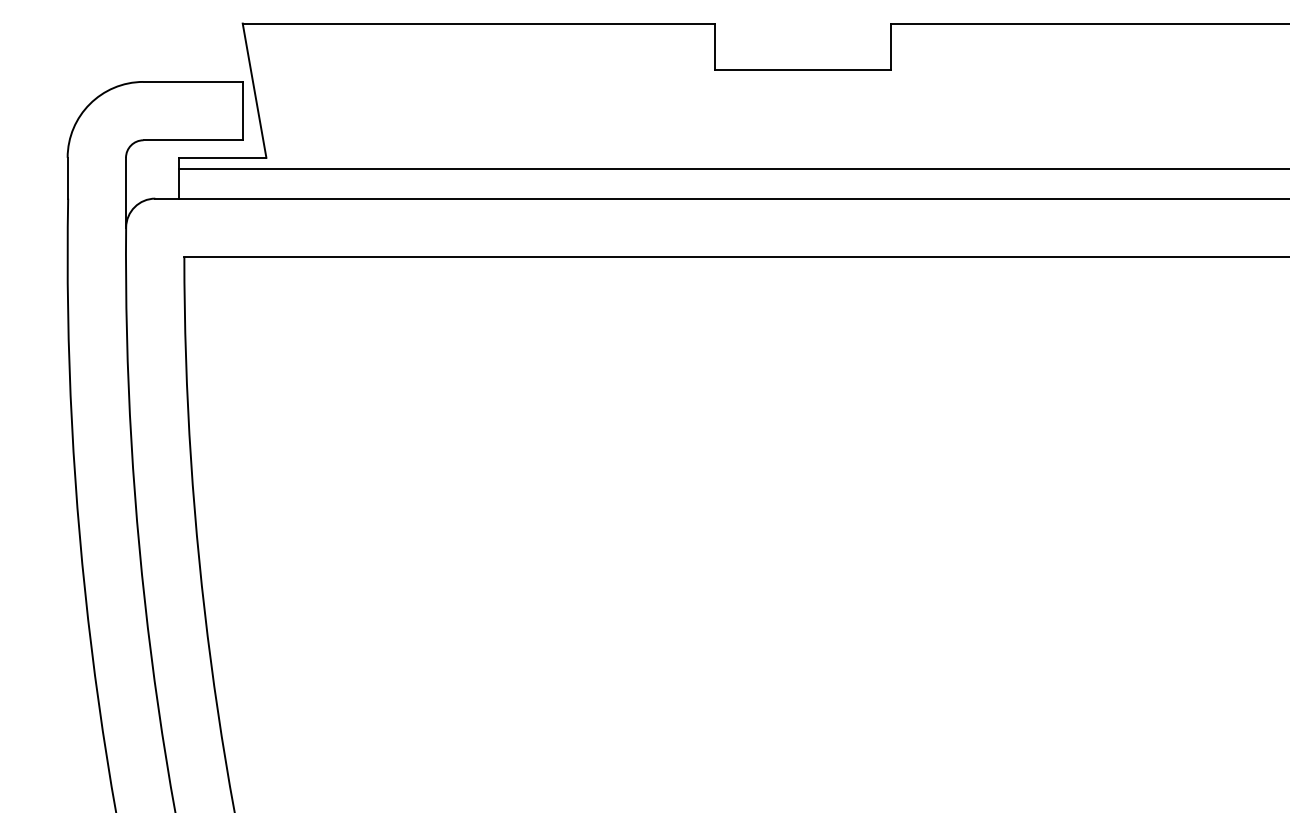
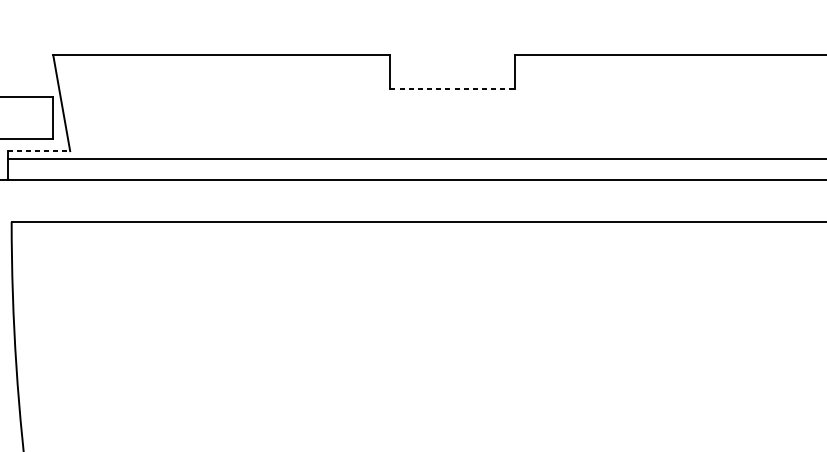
line: (803, 70) -> (453, 88), solid -> dashed
line: (222, 157) -> (38, 150), solid -> dashed

